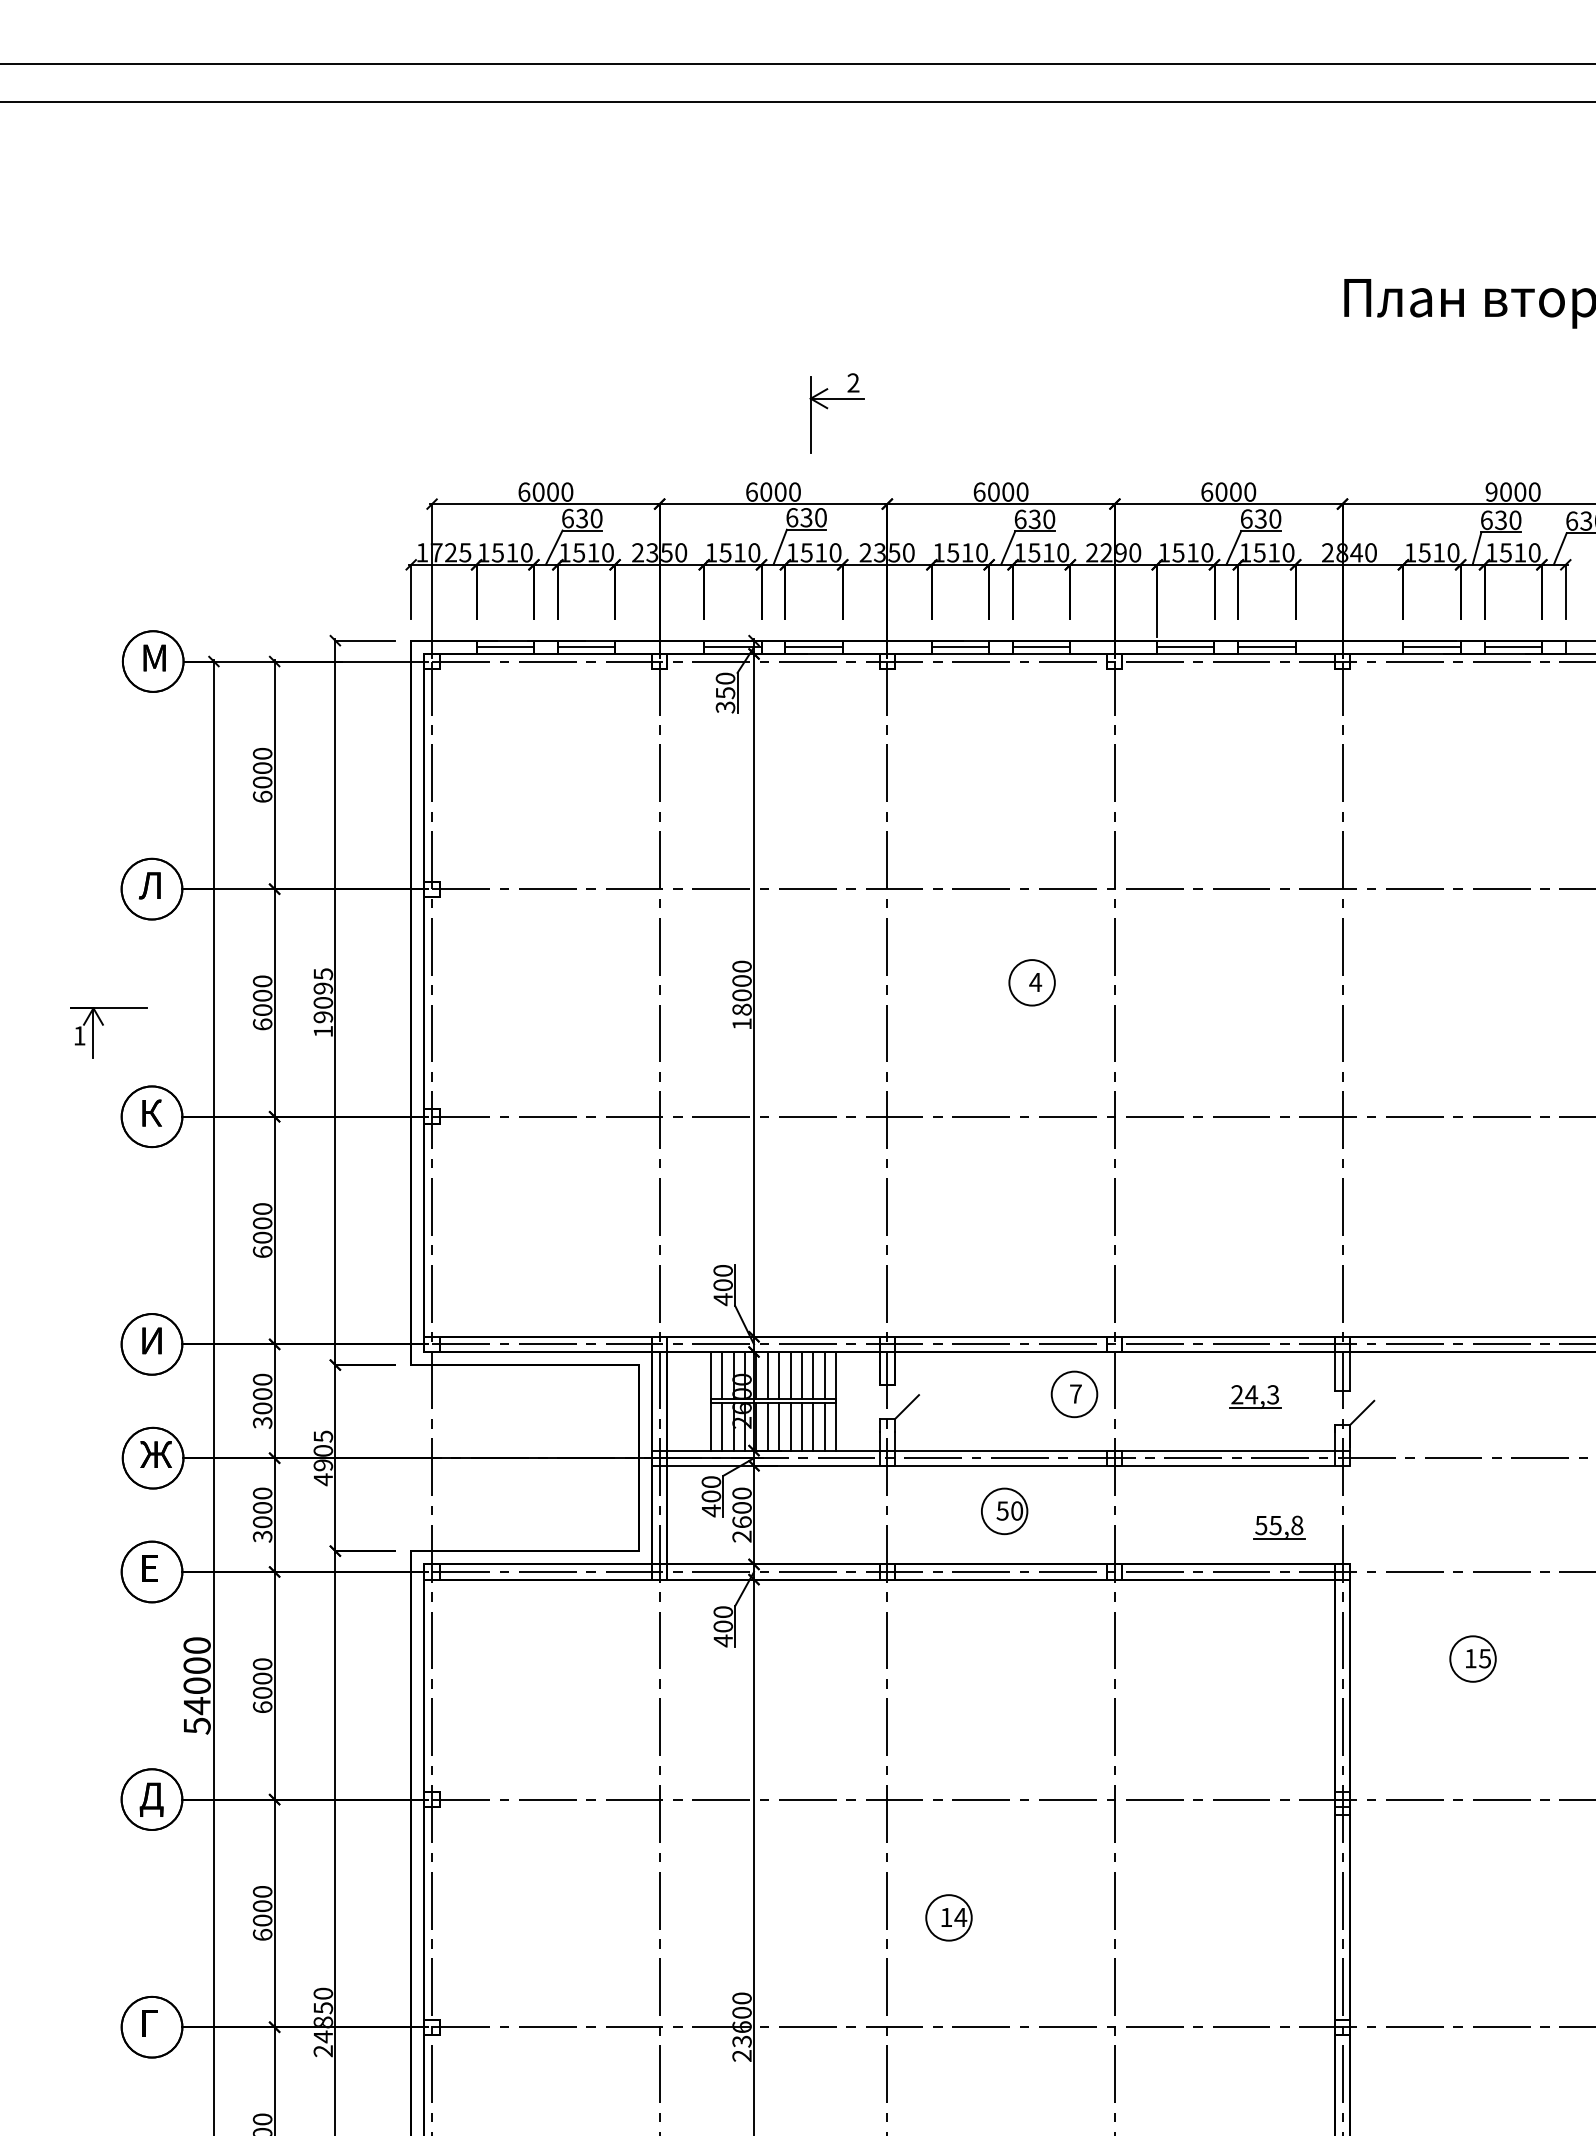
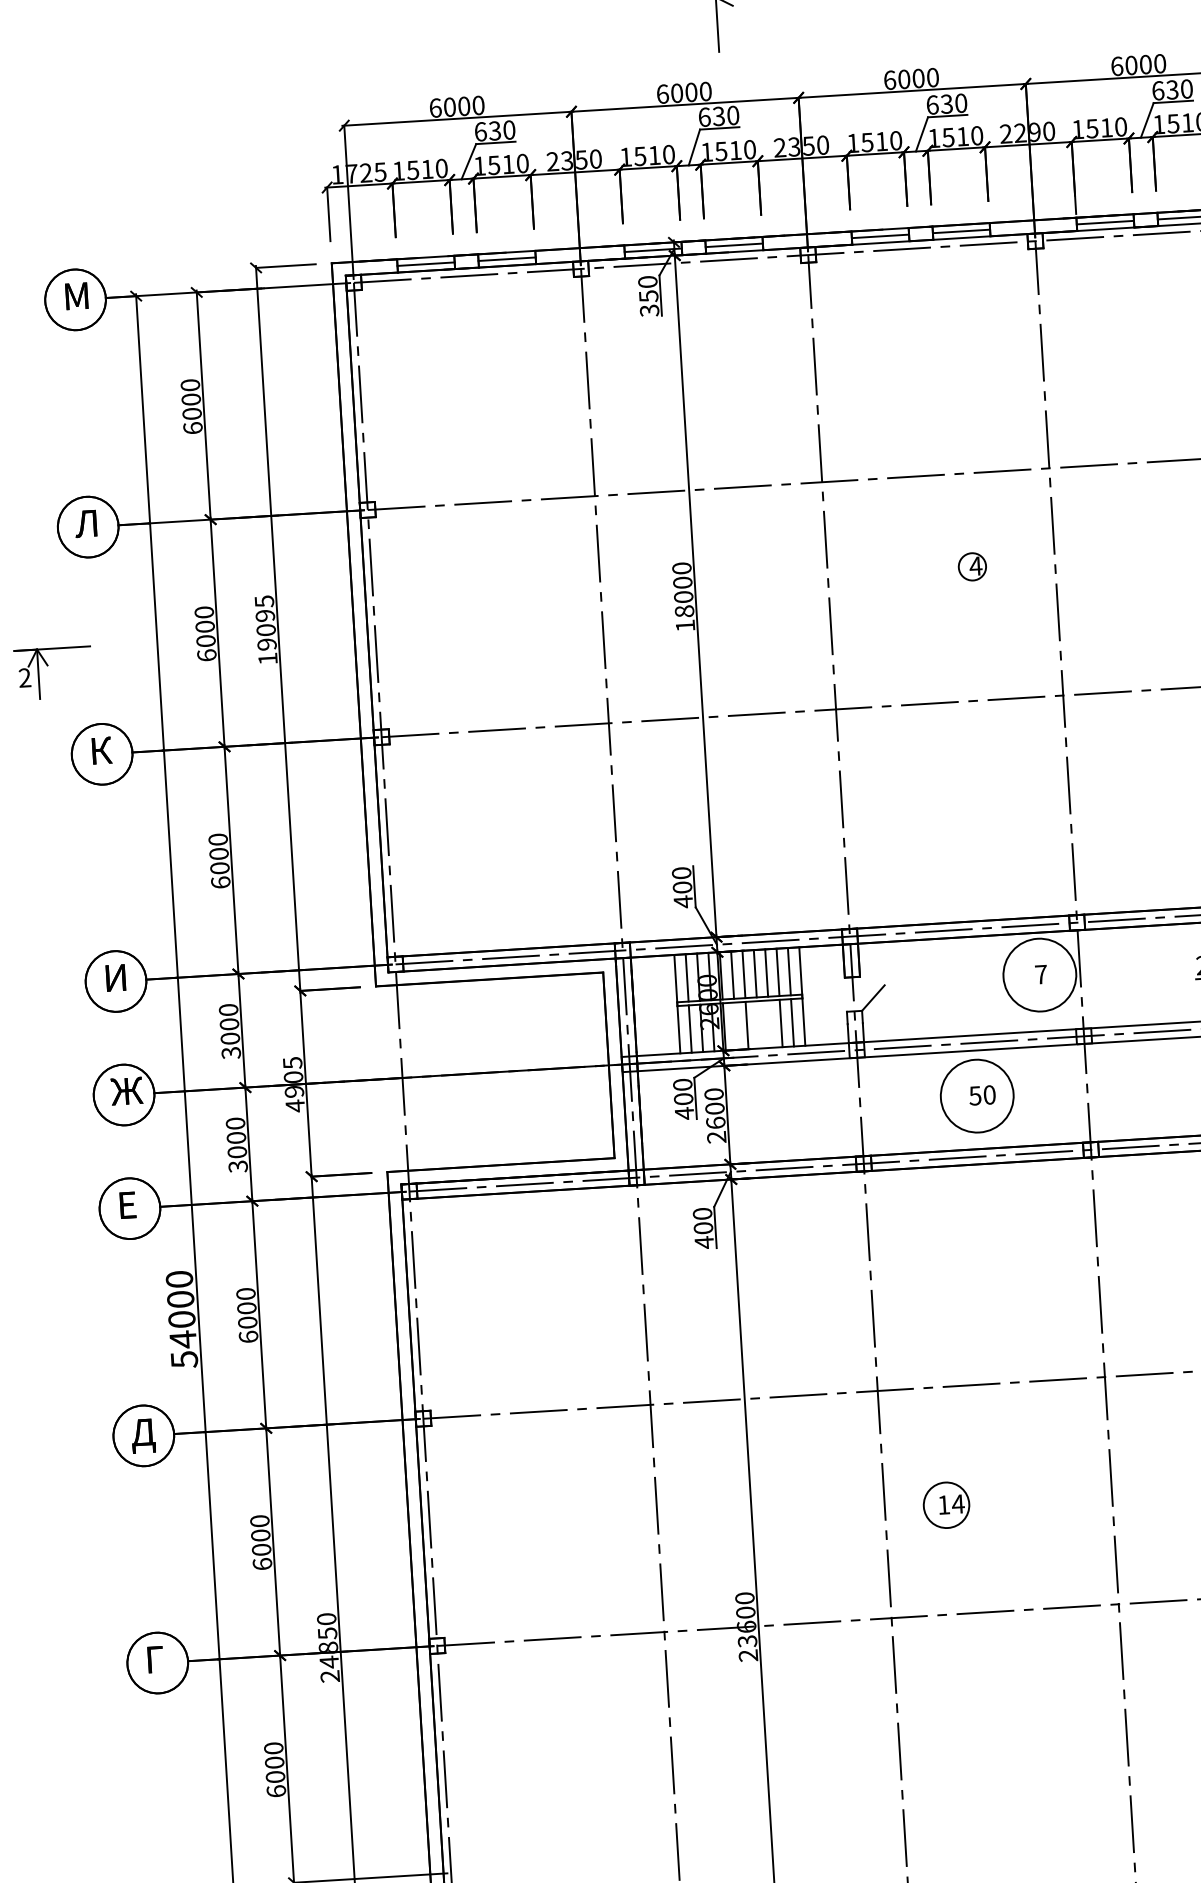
circle: (1031, 982) -> (971, 566), size x0.6
text: (79, 1035) -> (24, 677), 1 -> 2
circle: (1074, 1394) -> (1039, 975), size x1.6
line: (767, 1426) -> (735, 1025), removed
line: (790, 1426) -> (758, 1024), removed
line: (801, 1426) -> (769, 1023), removed
circle: (1004, 1511) -> (977, 1096), size x1.6

